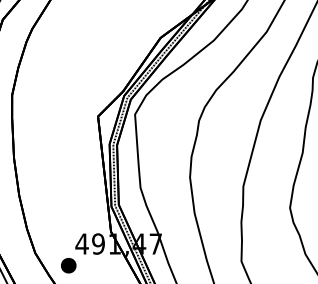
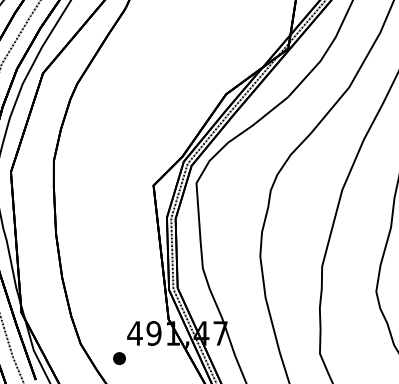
part: (68, 265) -> (119, 358), size x0.71

